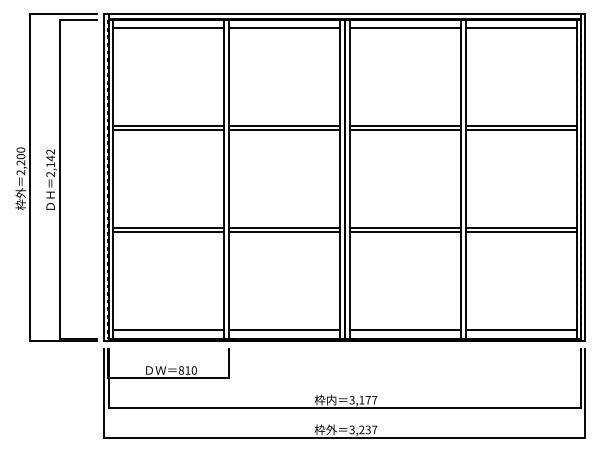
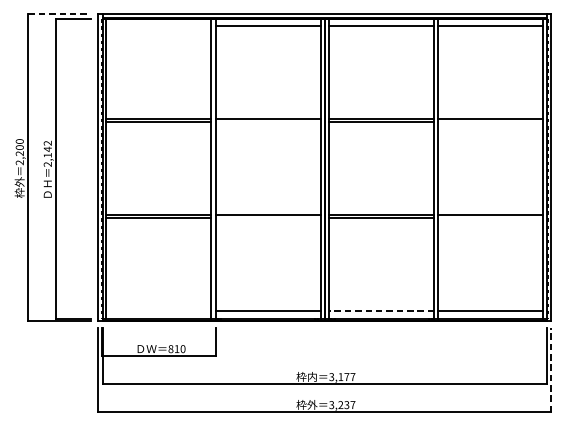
line: (64, 14) -> (60, 13), solid -> dashed
line: (168, 27) -> (158, 26), removed
line: (284, 129) -> (268, 122), removed
line: (520, 129) -> (490, 122), removed
line: (284, 231) -> (268, 218), removed
line: (520, 231) -> (490, 218), removed
line: (168, 329) -> (158, 310), removed
line: (405, 329) -> (381, 310), solid -> dashed
line: (585, 393) -> (551, 370), solid -> dashed

